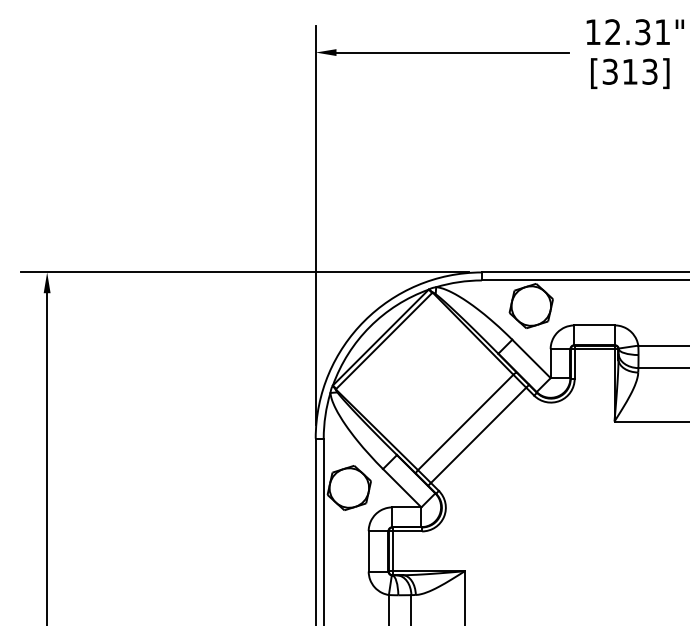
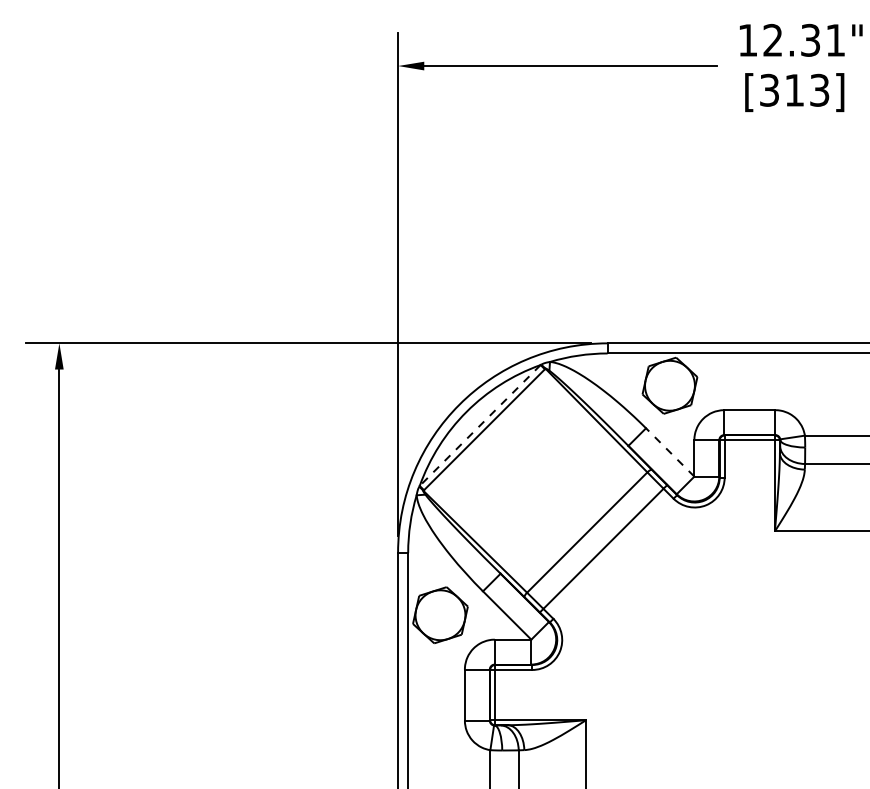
line: (380, 337) -> (479, 425), solid -> dashed
line: (530, 358) -> (669, 452), solid -> dashed

